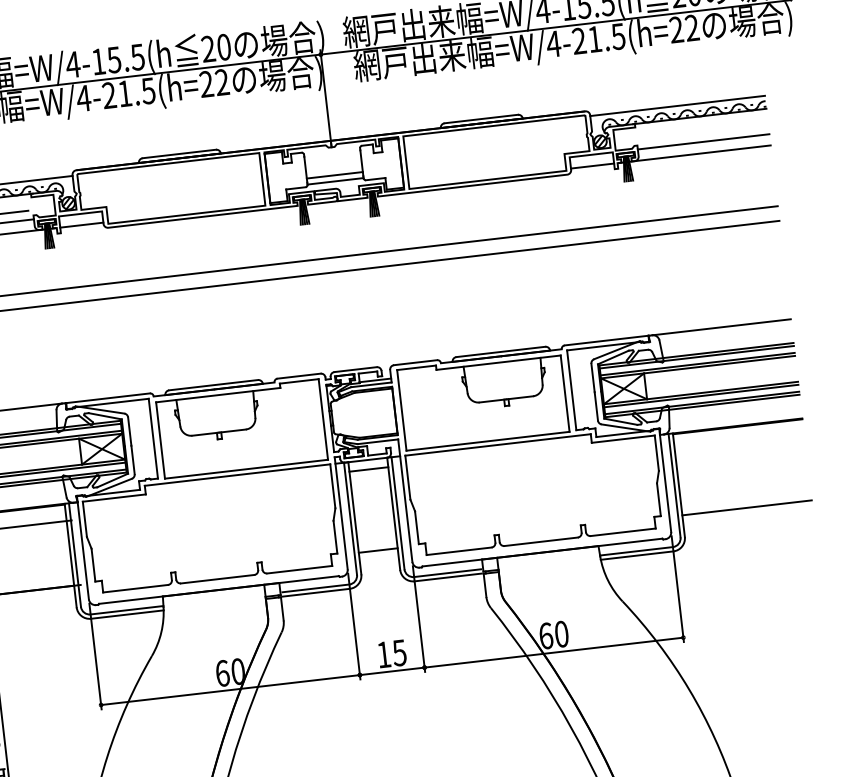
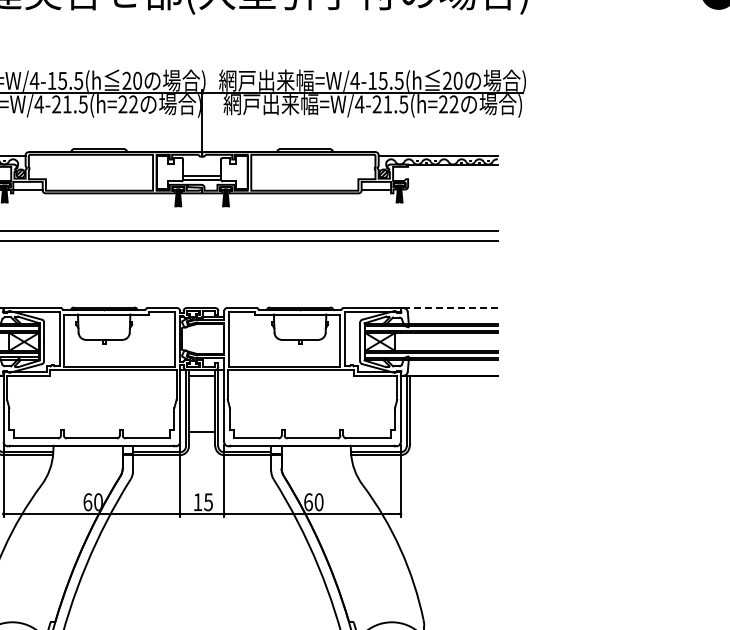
line: (702, 141) -> (452, 181), removed
line: (693, 154) -> (445, 189), removed
line: (722, 327) -> (451, 308), solid -> dashed
line: (746, 507) -> (453, 431), removed

